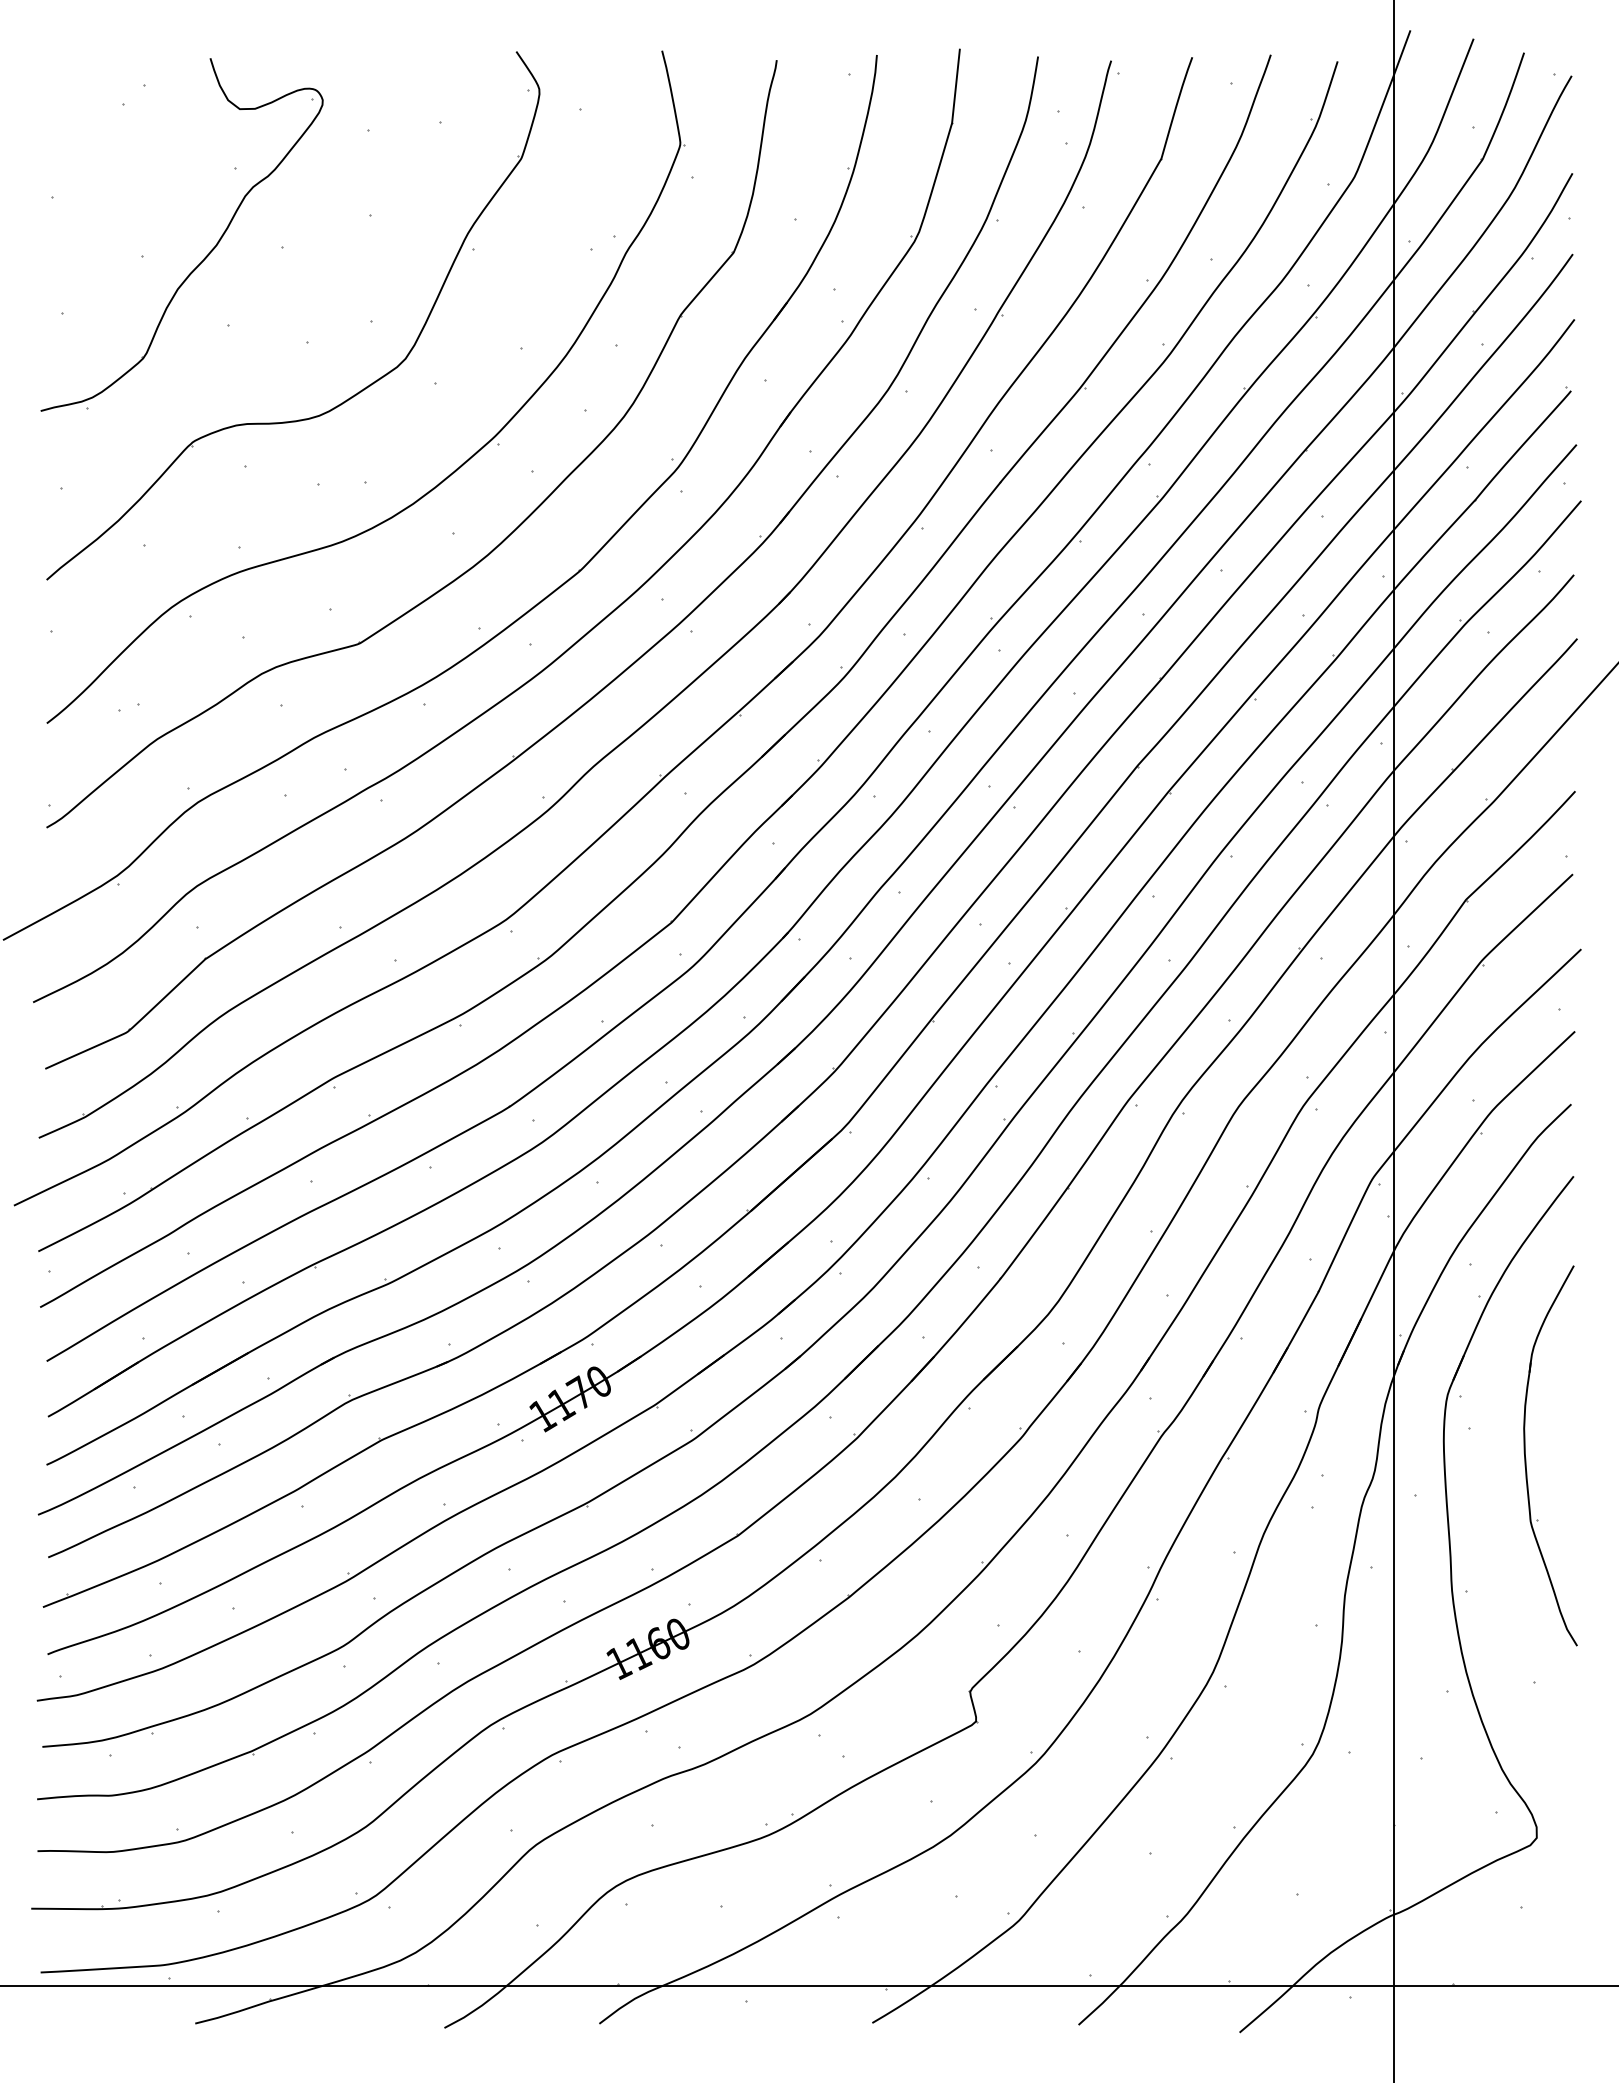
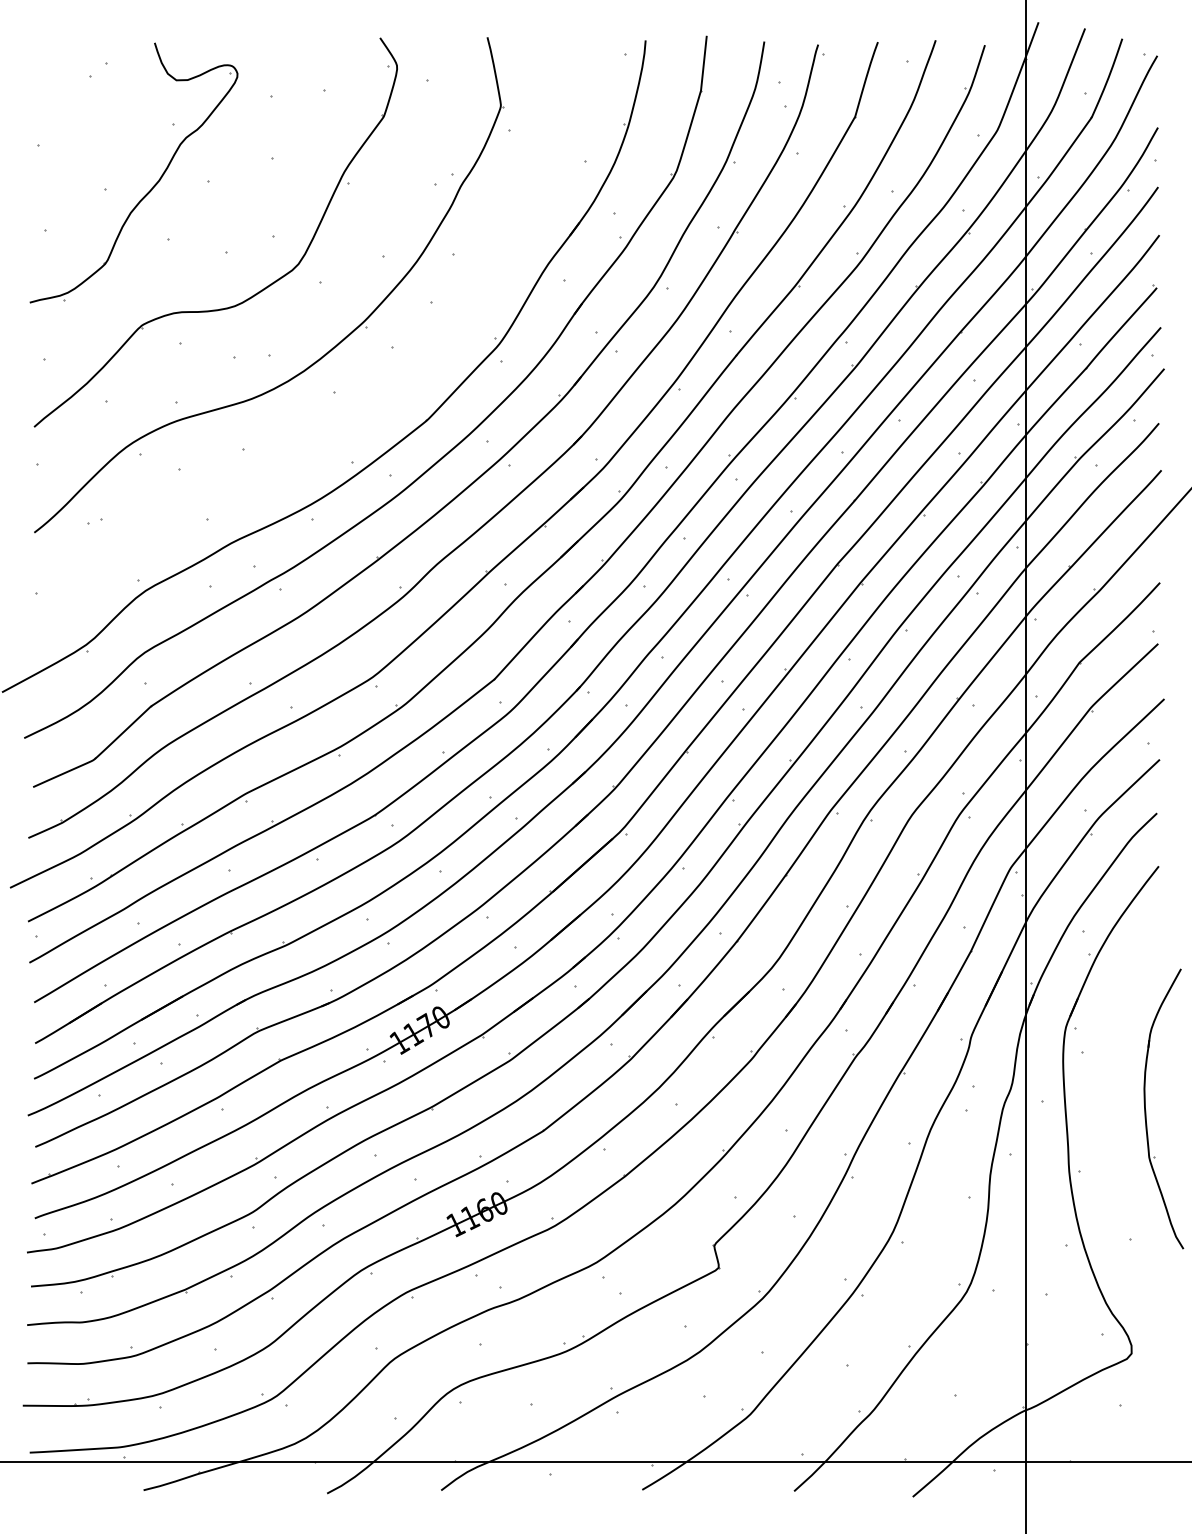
part: (505, 537) -> (372, 395), removed
part: (1526, 1458) -> (1146, 1110), moved

